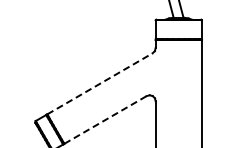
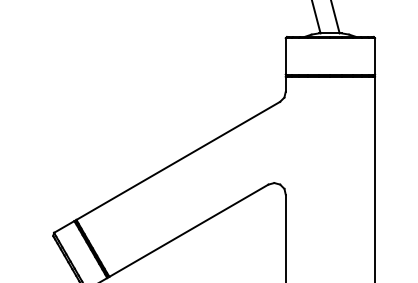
line: (100, 83) -> (179, 160), dashed -> solid
line: (105, 119) -> (188, 229), dashed -> solid

